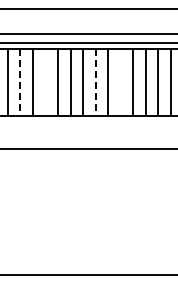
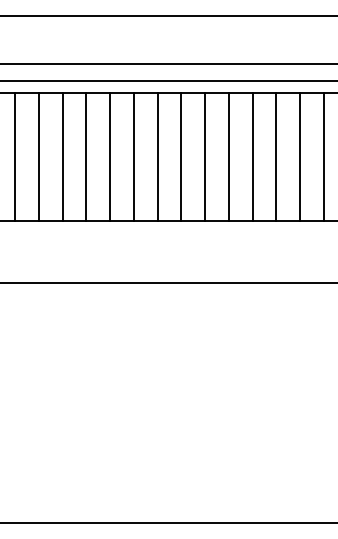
line: (20, 82) -> (38, 156), dashed -> solid
line: (45, 82) -> (86, 156), added
line: (95, 82) -> (181, 156), dashed -> solid
line: (120, 82) -> (228, 156), added

